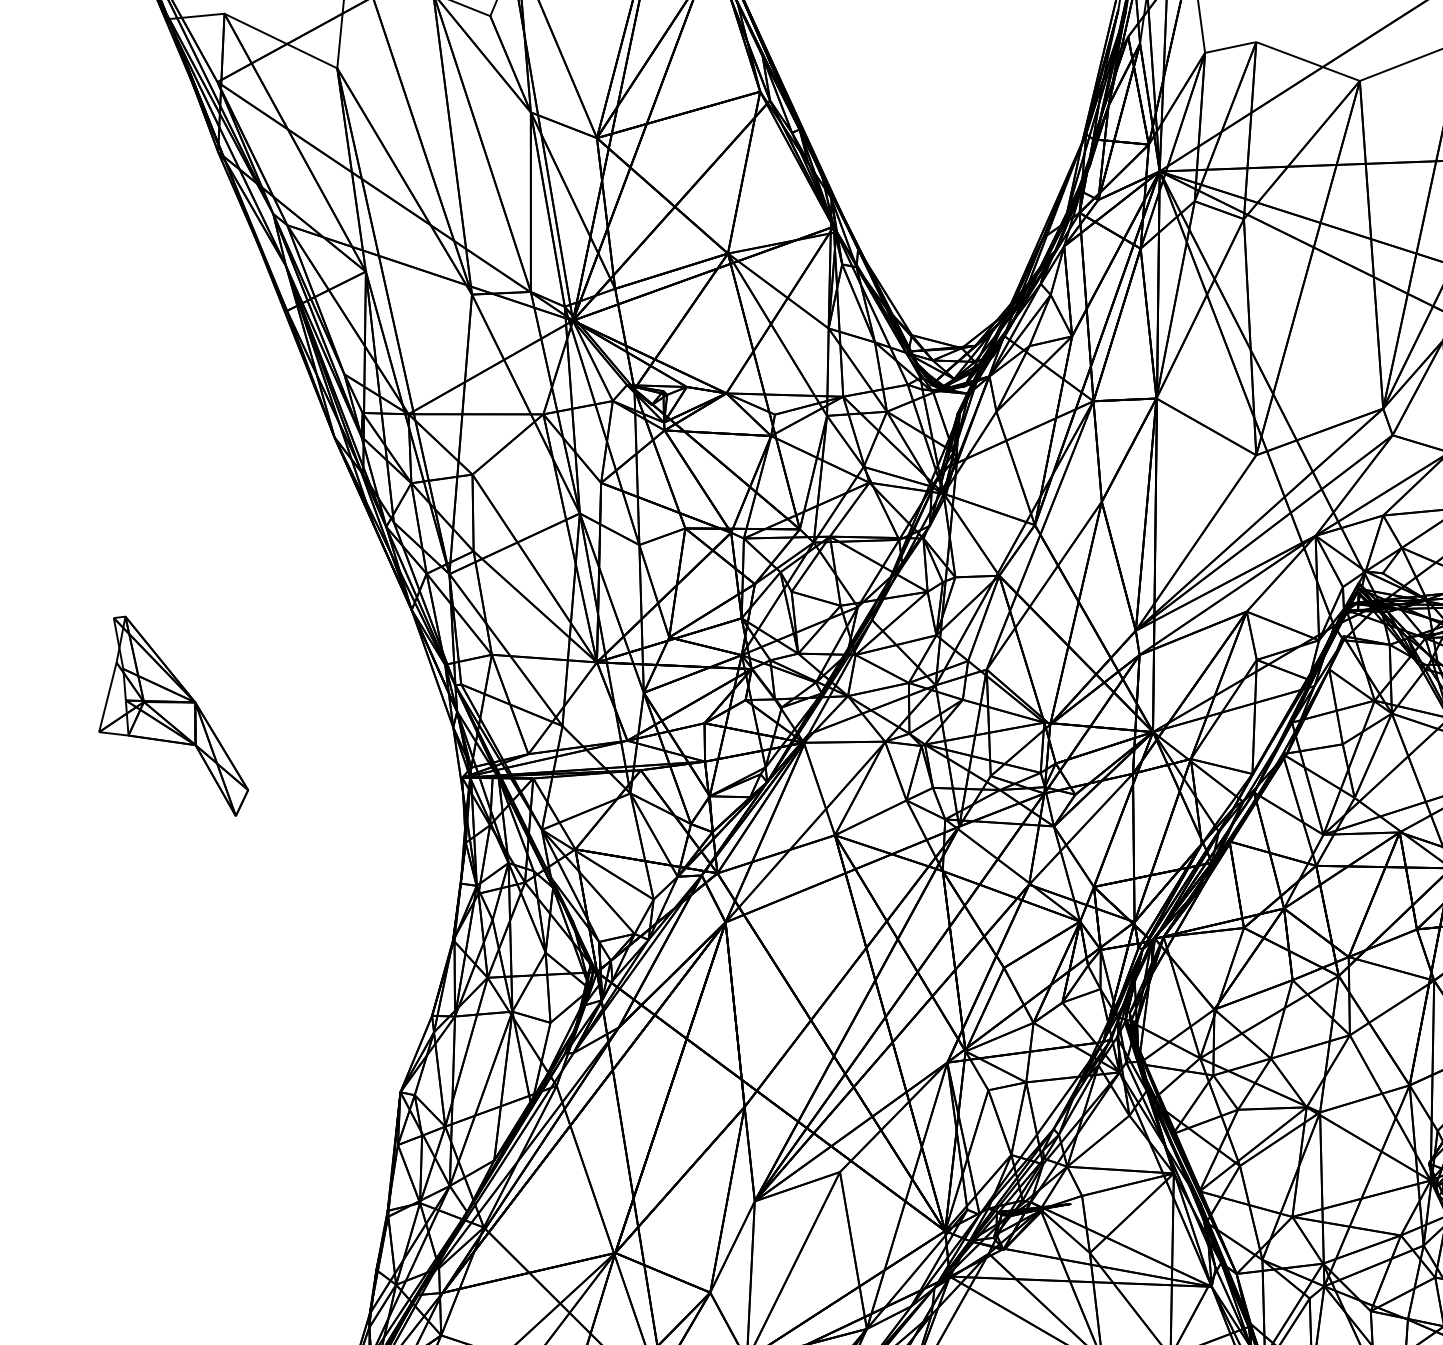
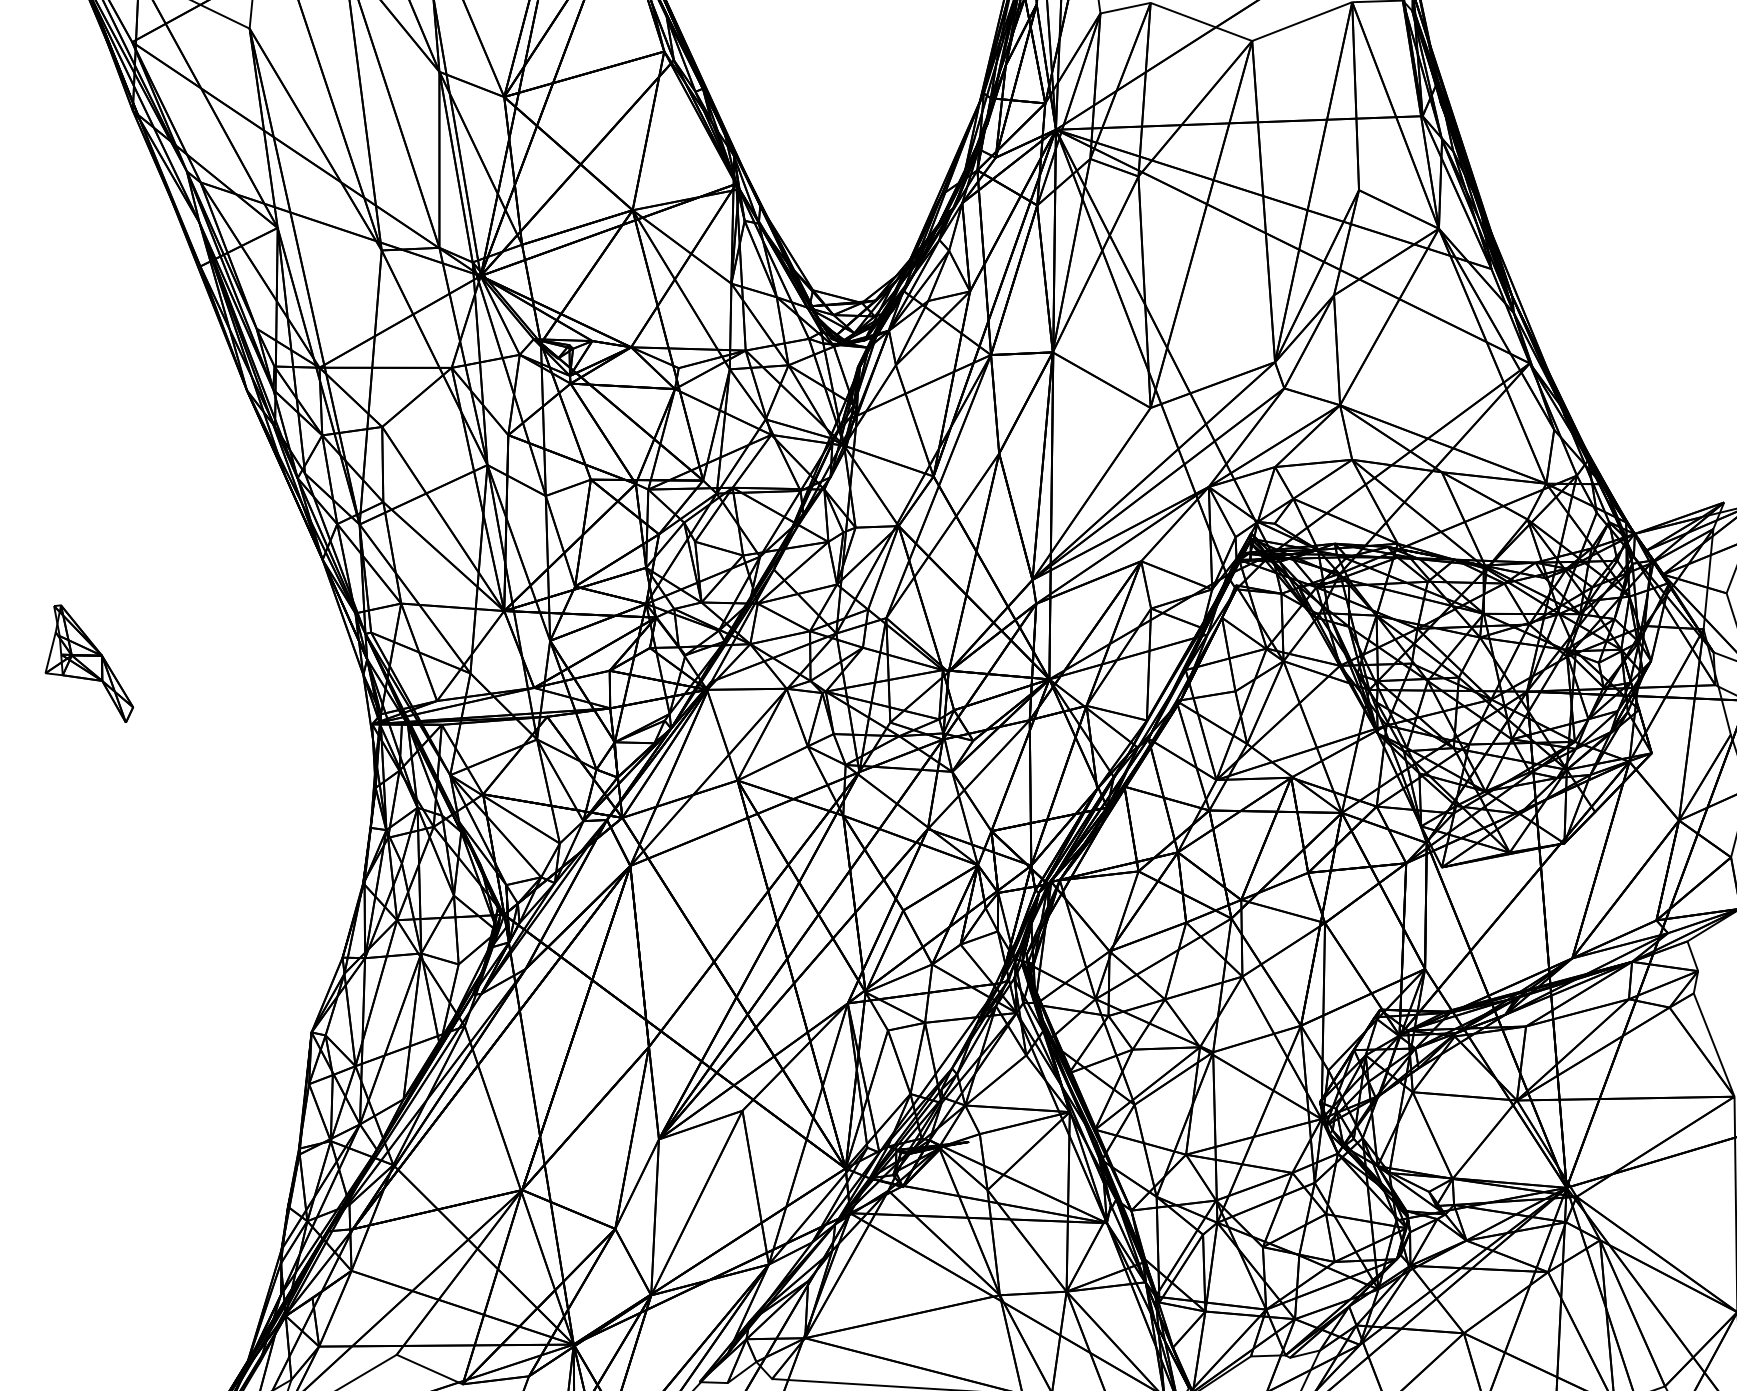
part: (173, 715) -> (89, 663), size x0.6

